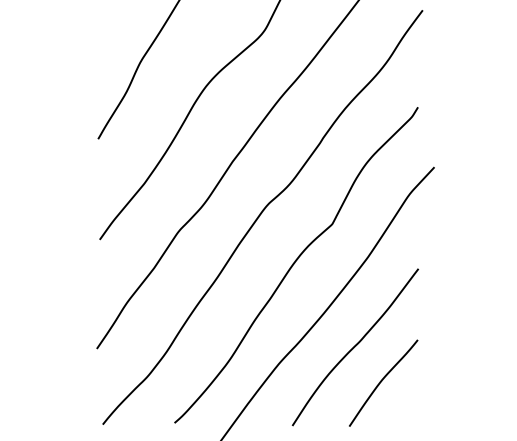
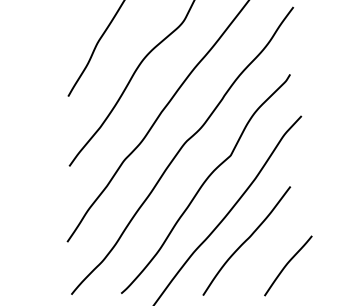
curve: (382, 382) -> (287, 265), moved

